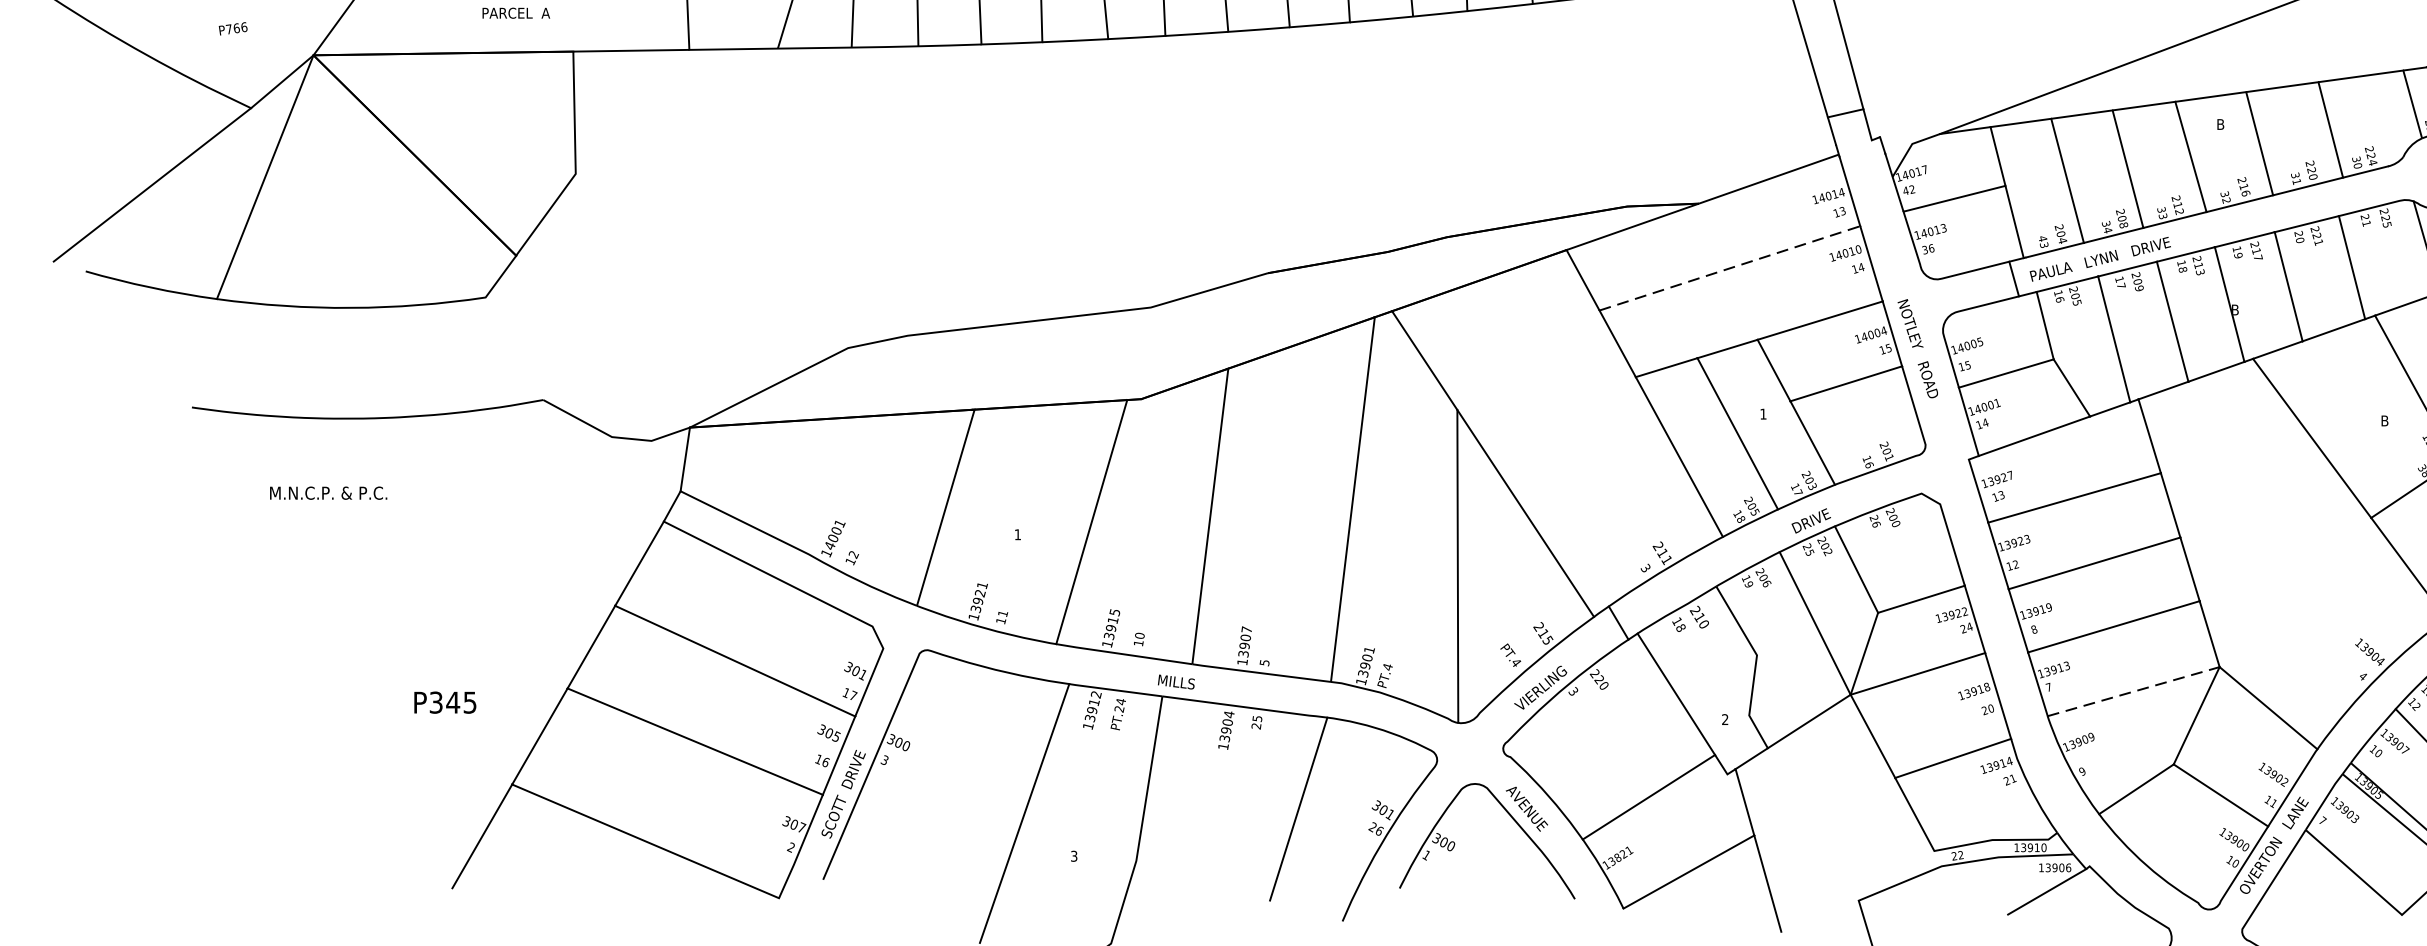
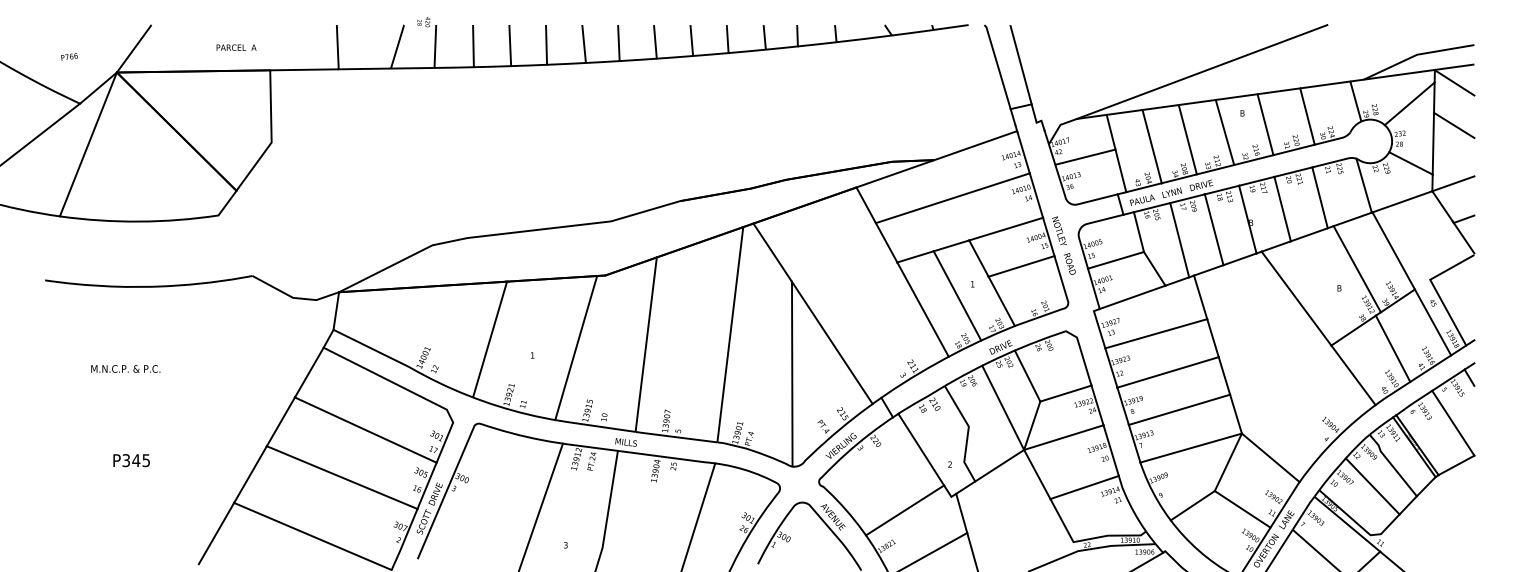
line: (1729, 268) -> (952, 198), dashed -> solid
text: (328, 492) -> (125, 368), moved
line: (2134, 692) -> (1191, 448), dashed -> solid
text: (445, 702) -> (131, 460), moved

